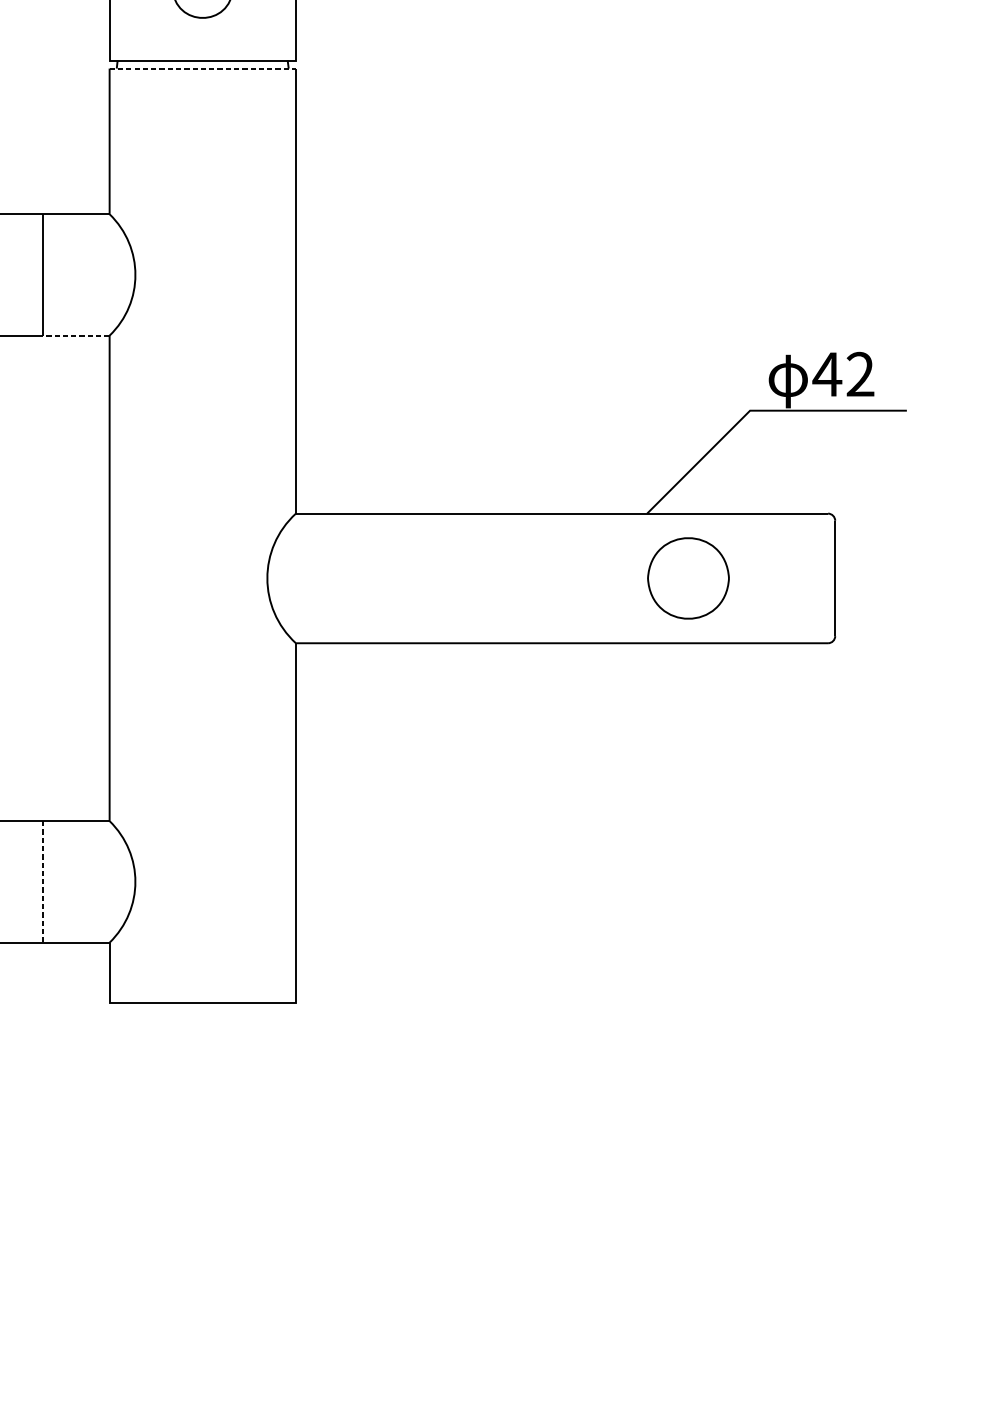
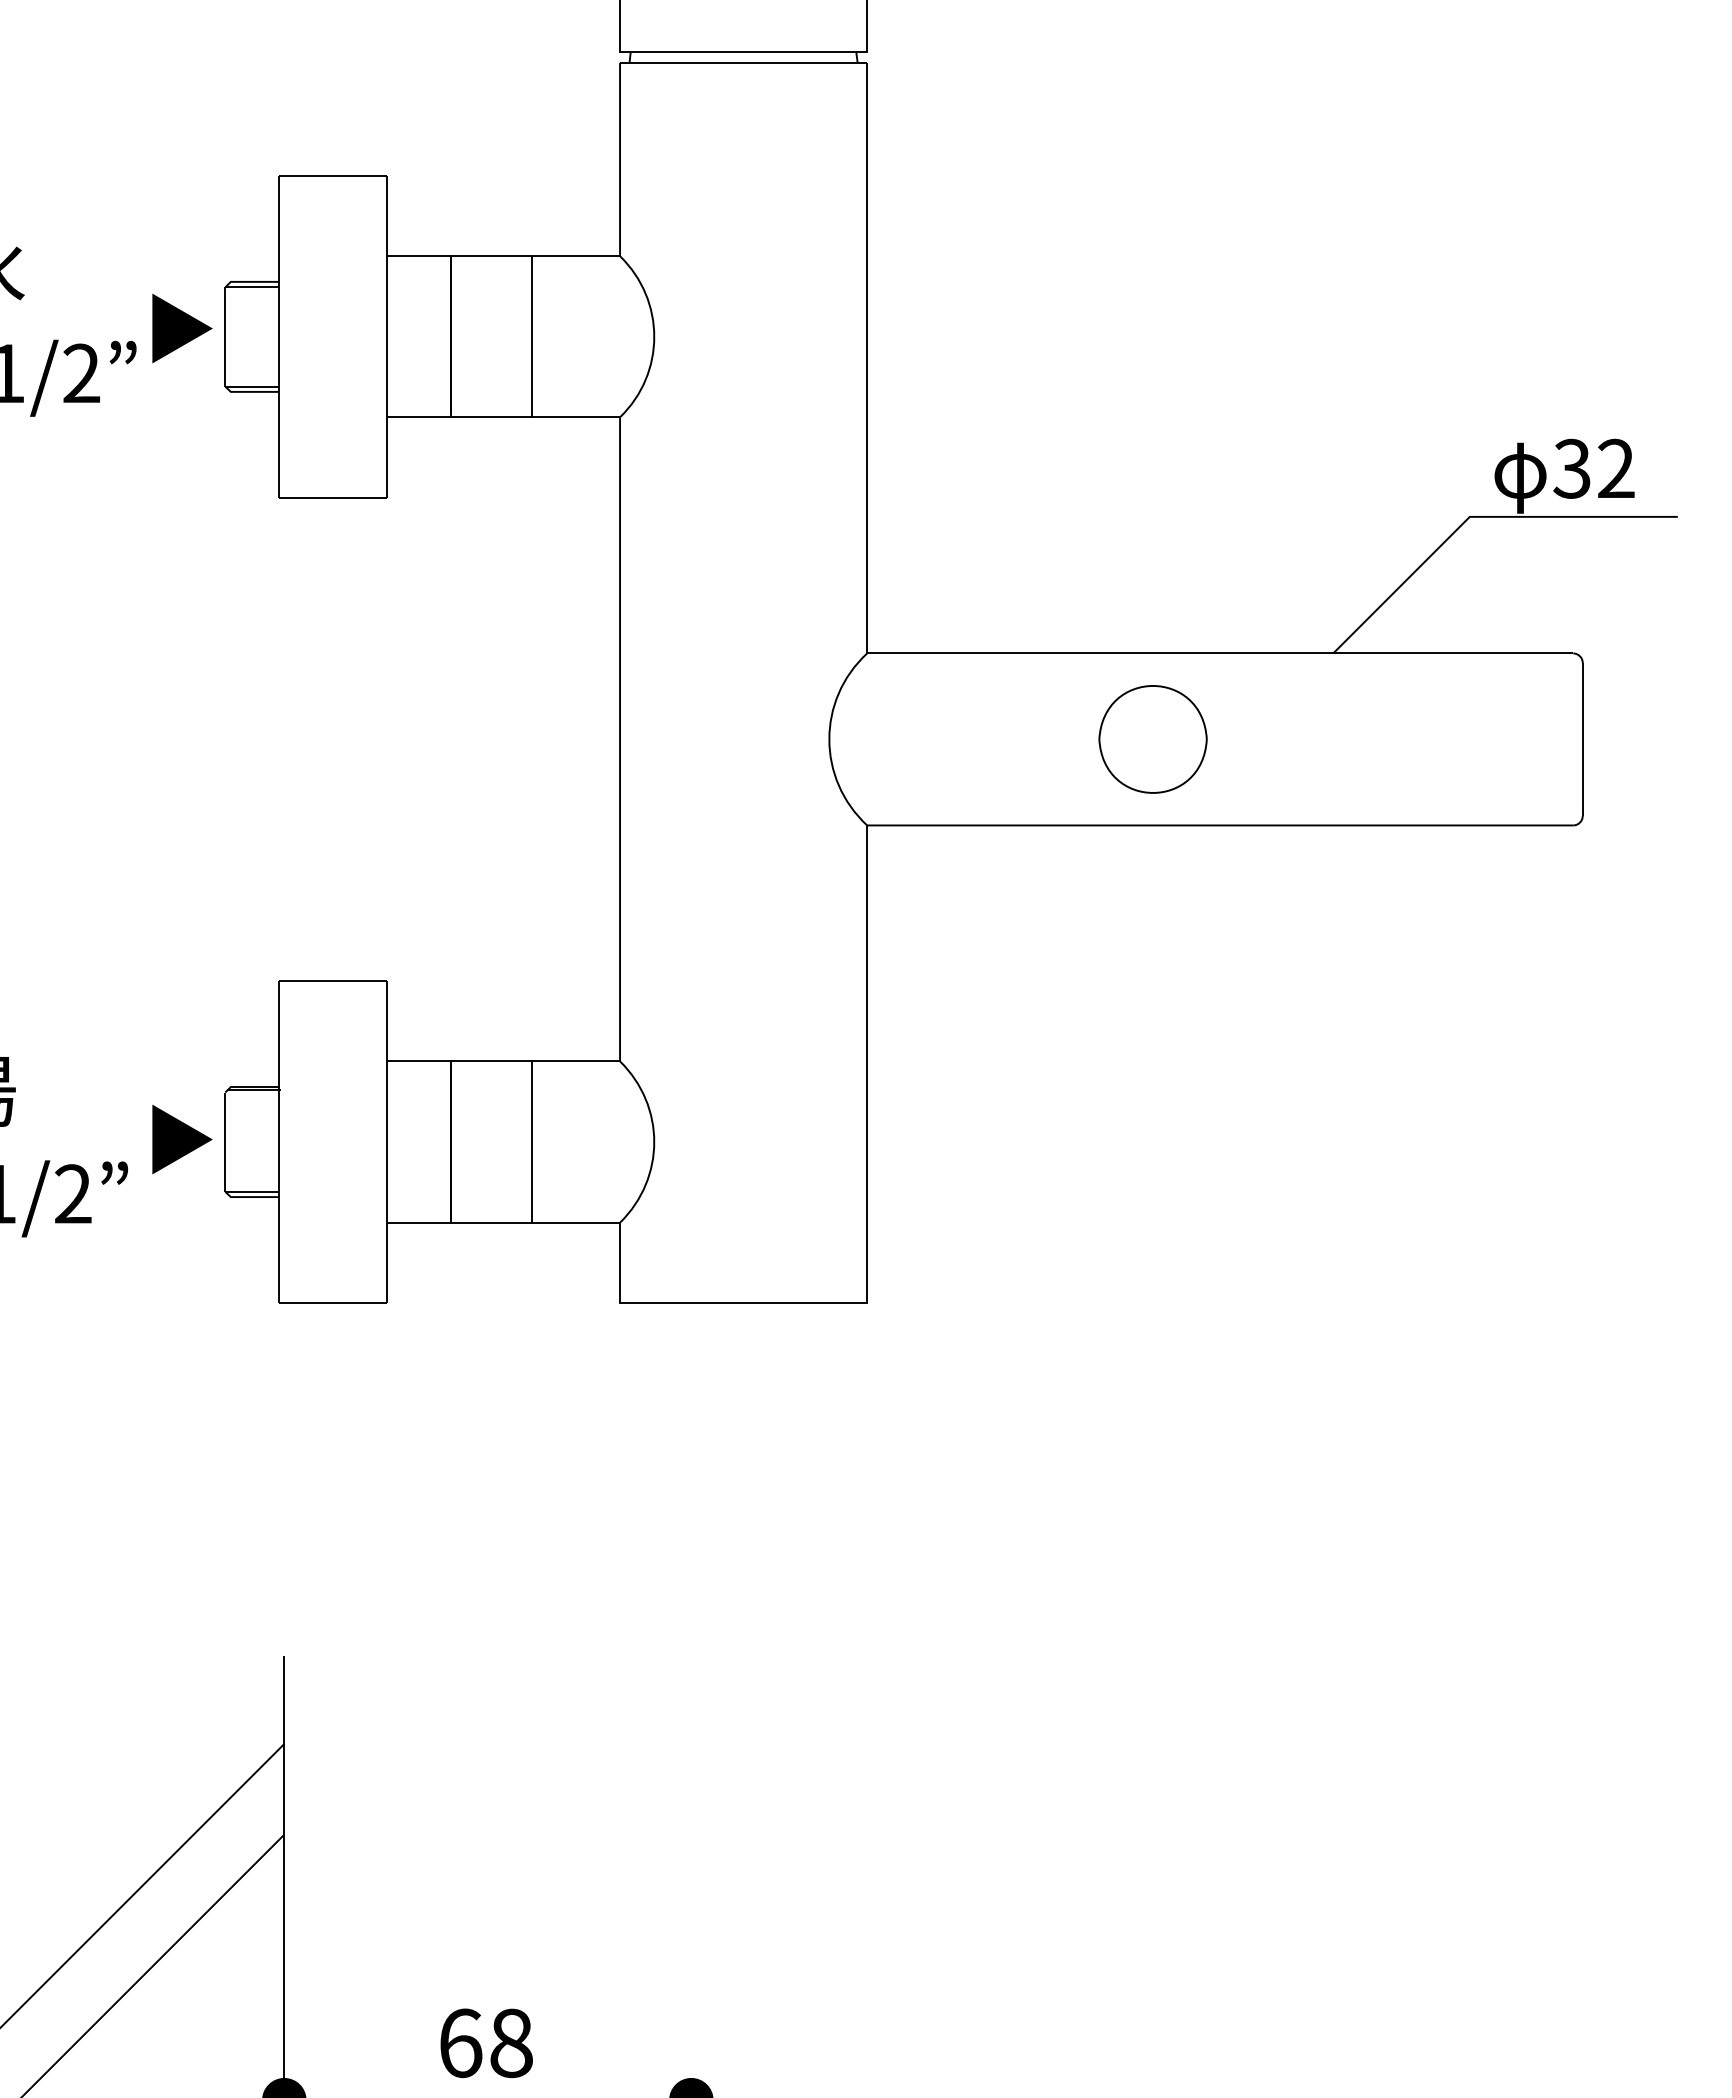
line: (202, 68) -> (743, 62), dashed -> solid
line: (76, 335) -> (575, 417), dashed -> solid
text: (827, 374) -> (1572, 468), 42 -> 32
part: (688, 578) -> (1152, 739), moved
line: (42, 882) -> (531, 1142), dashed -> solid

